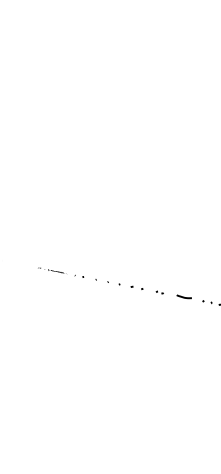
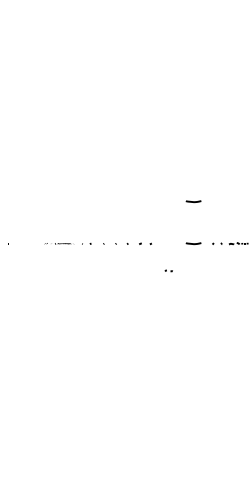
line: (192, 255) -> (193, 201), added
part: (159, 292) -> (168, 270), moved

